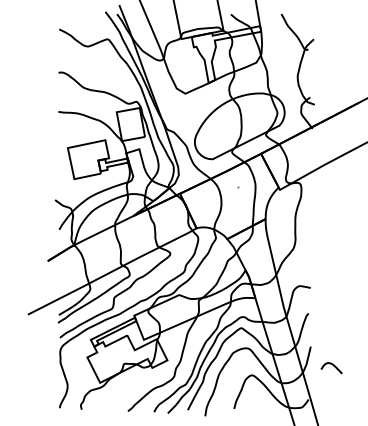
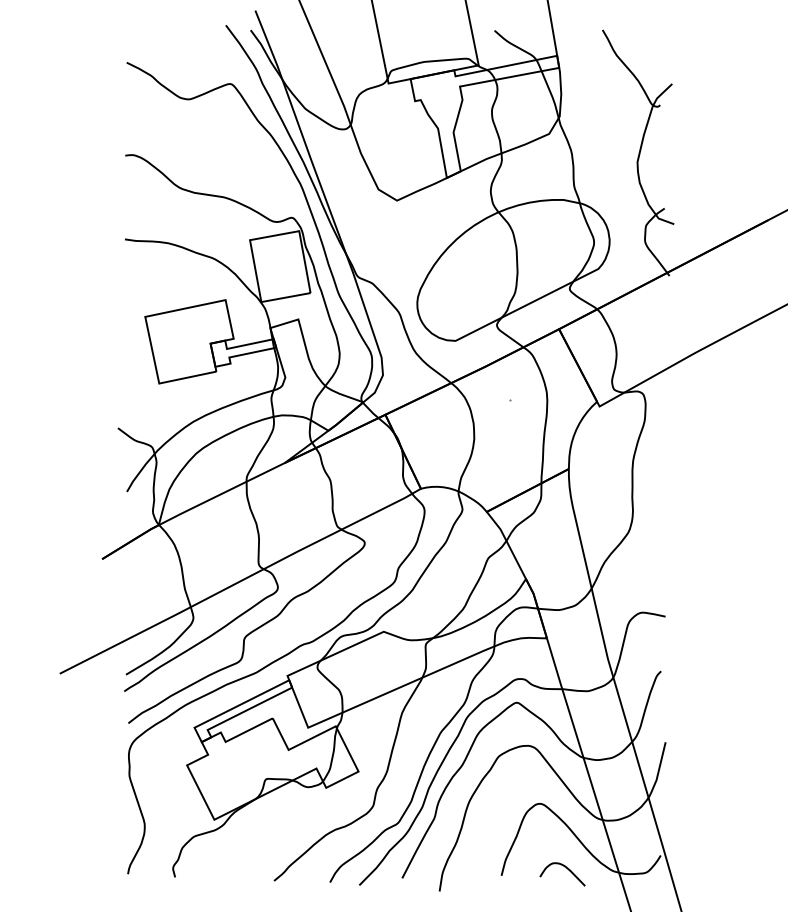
curve: (333, 366) -> (566, 870), moved

